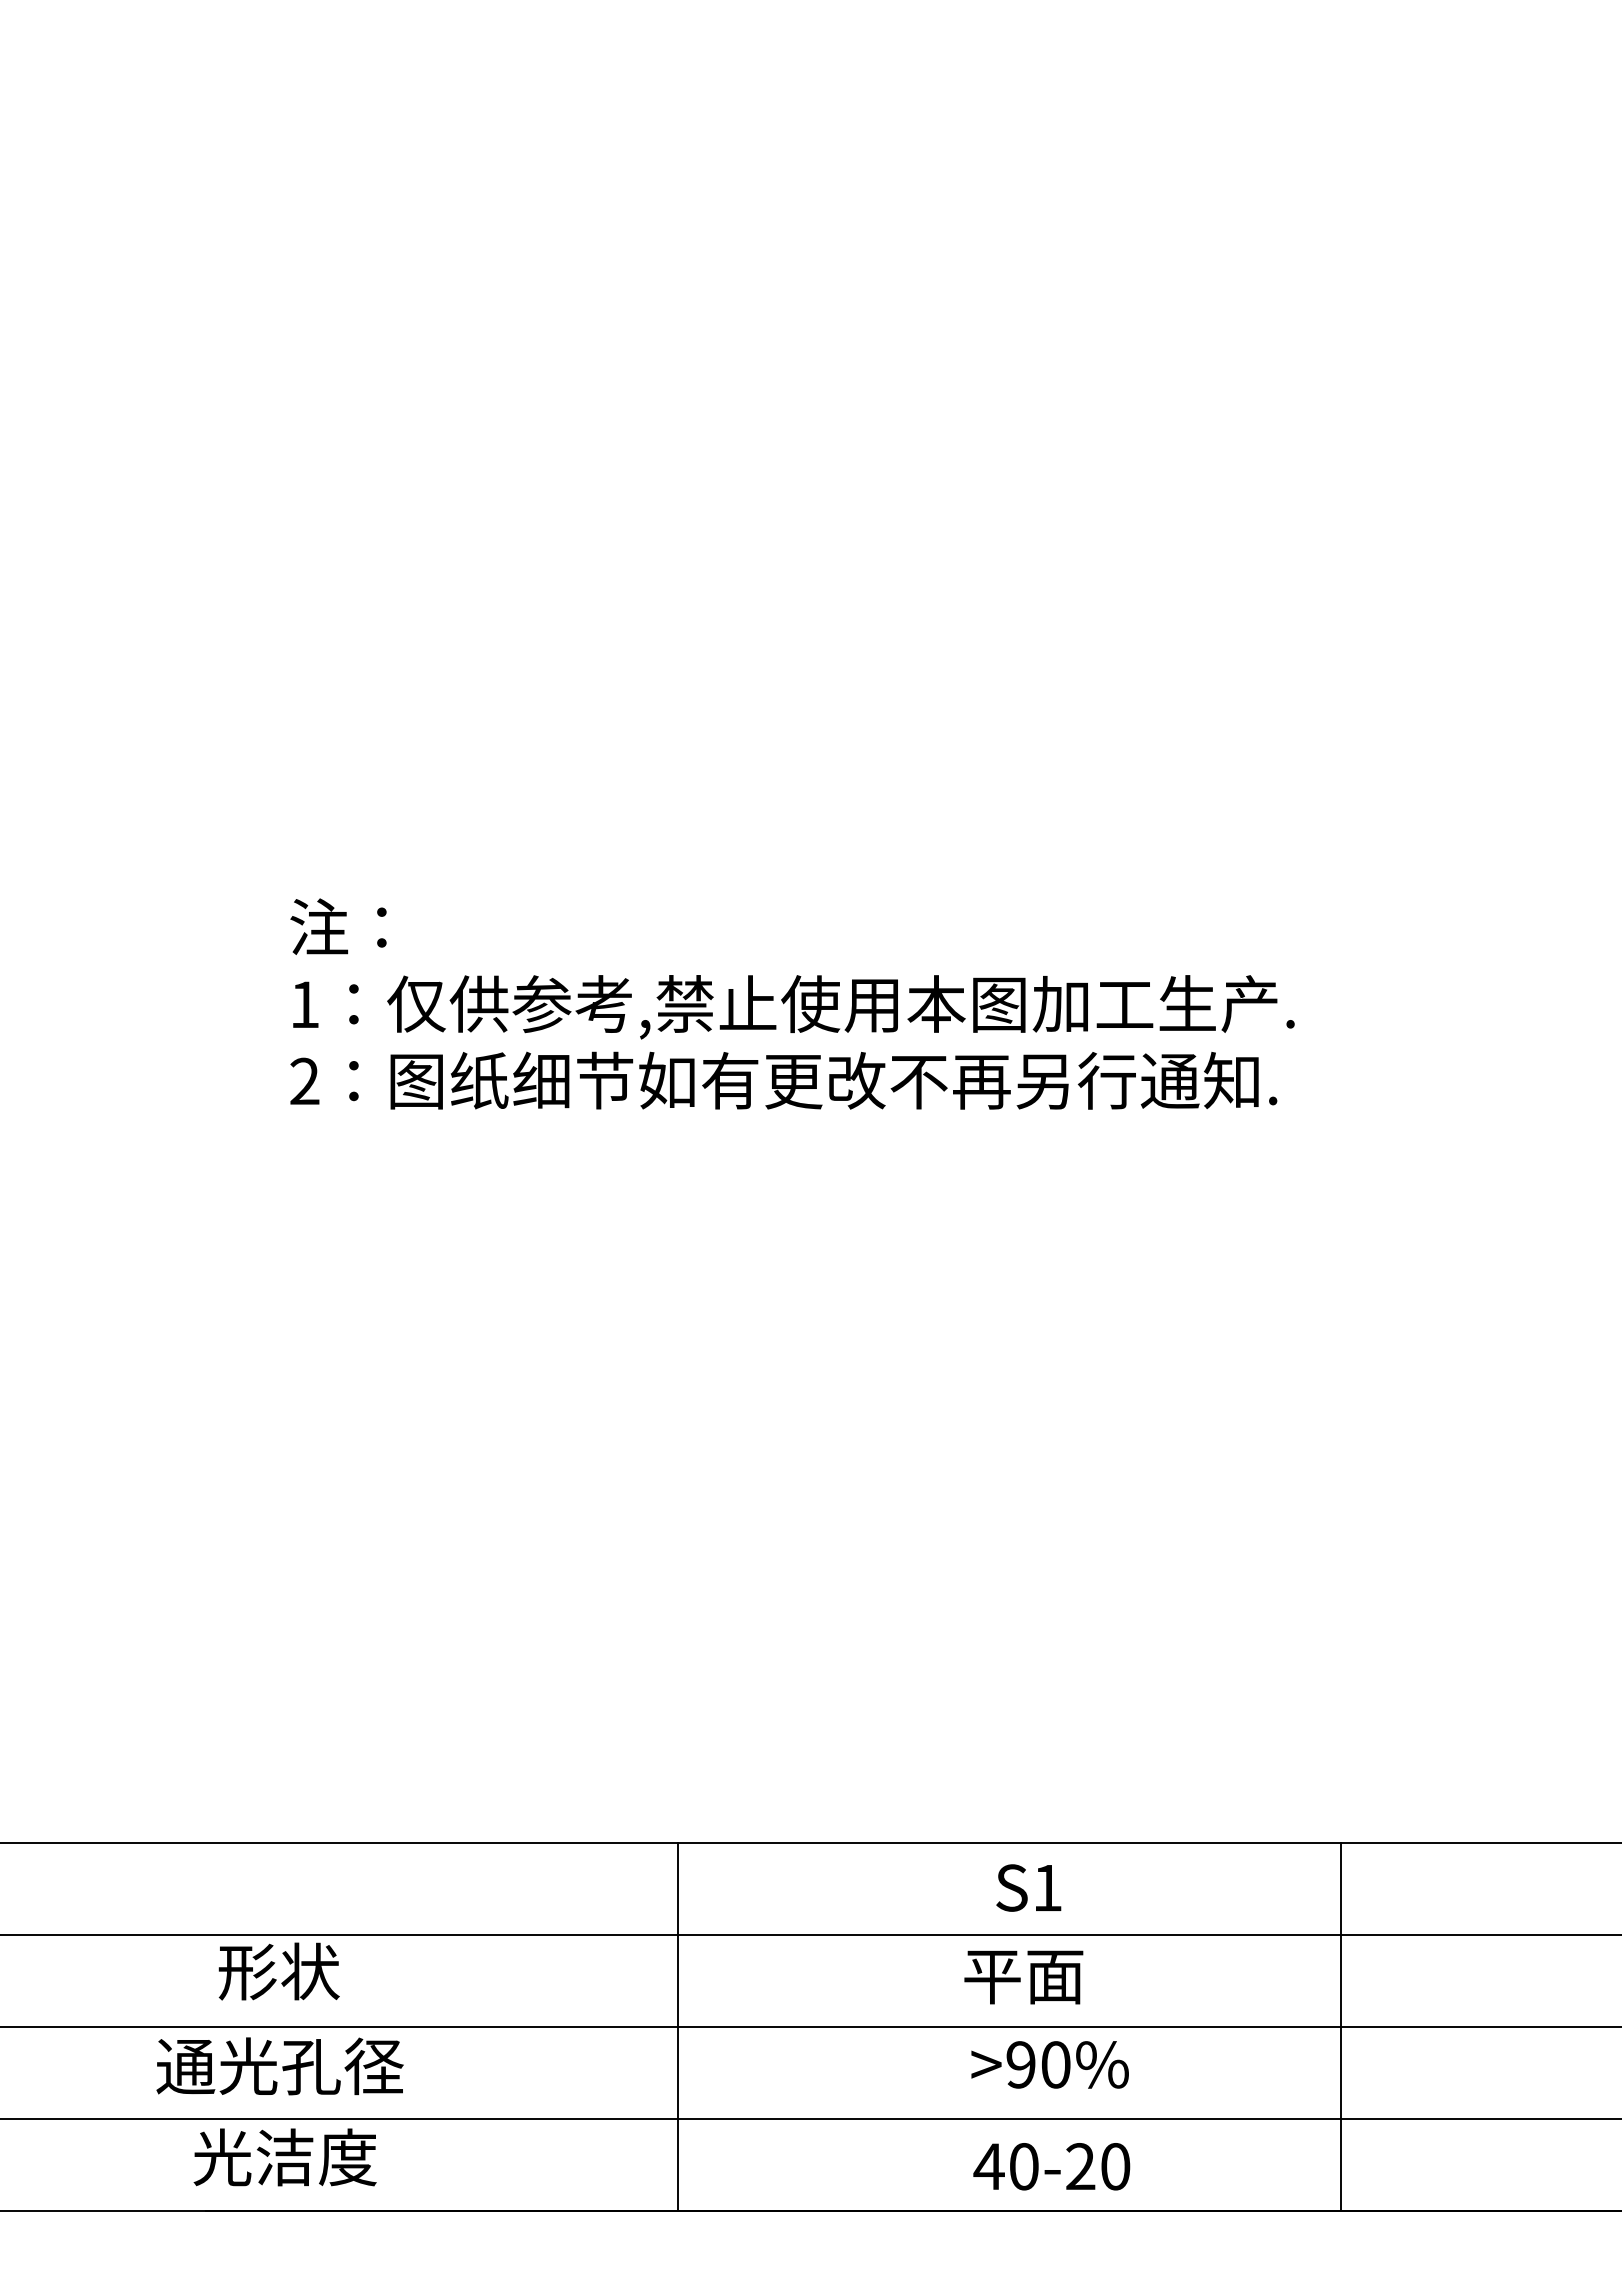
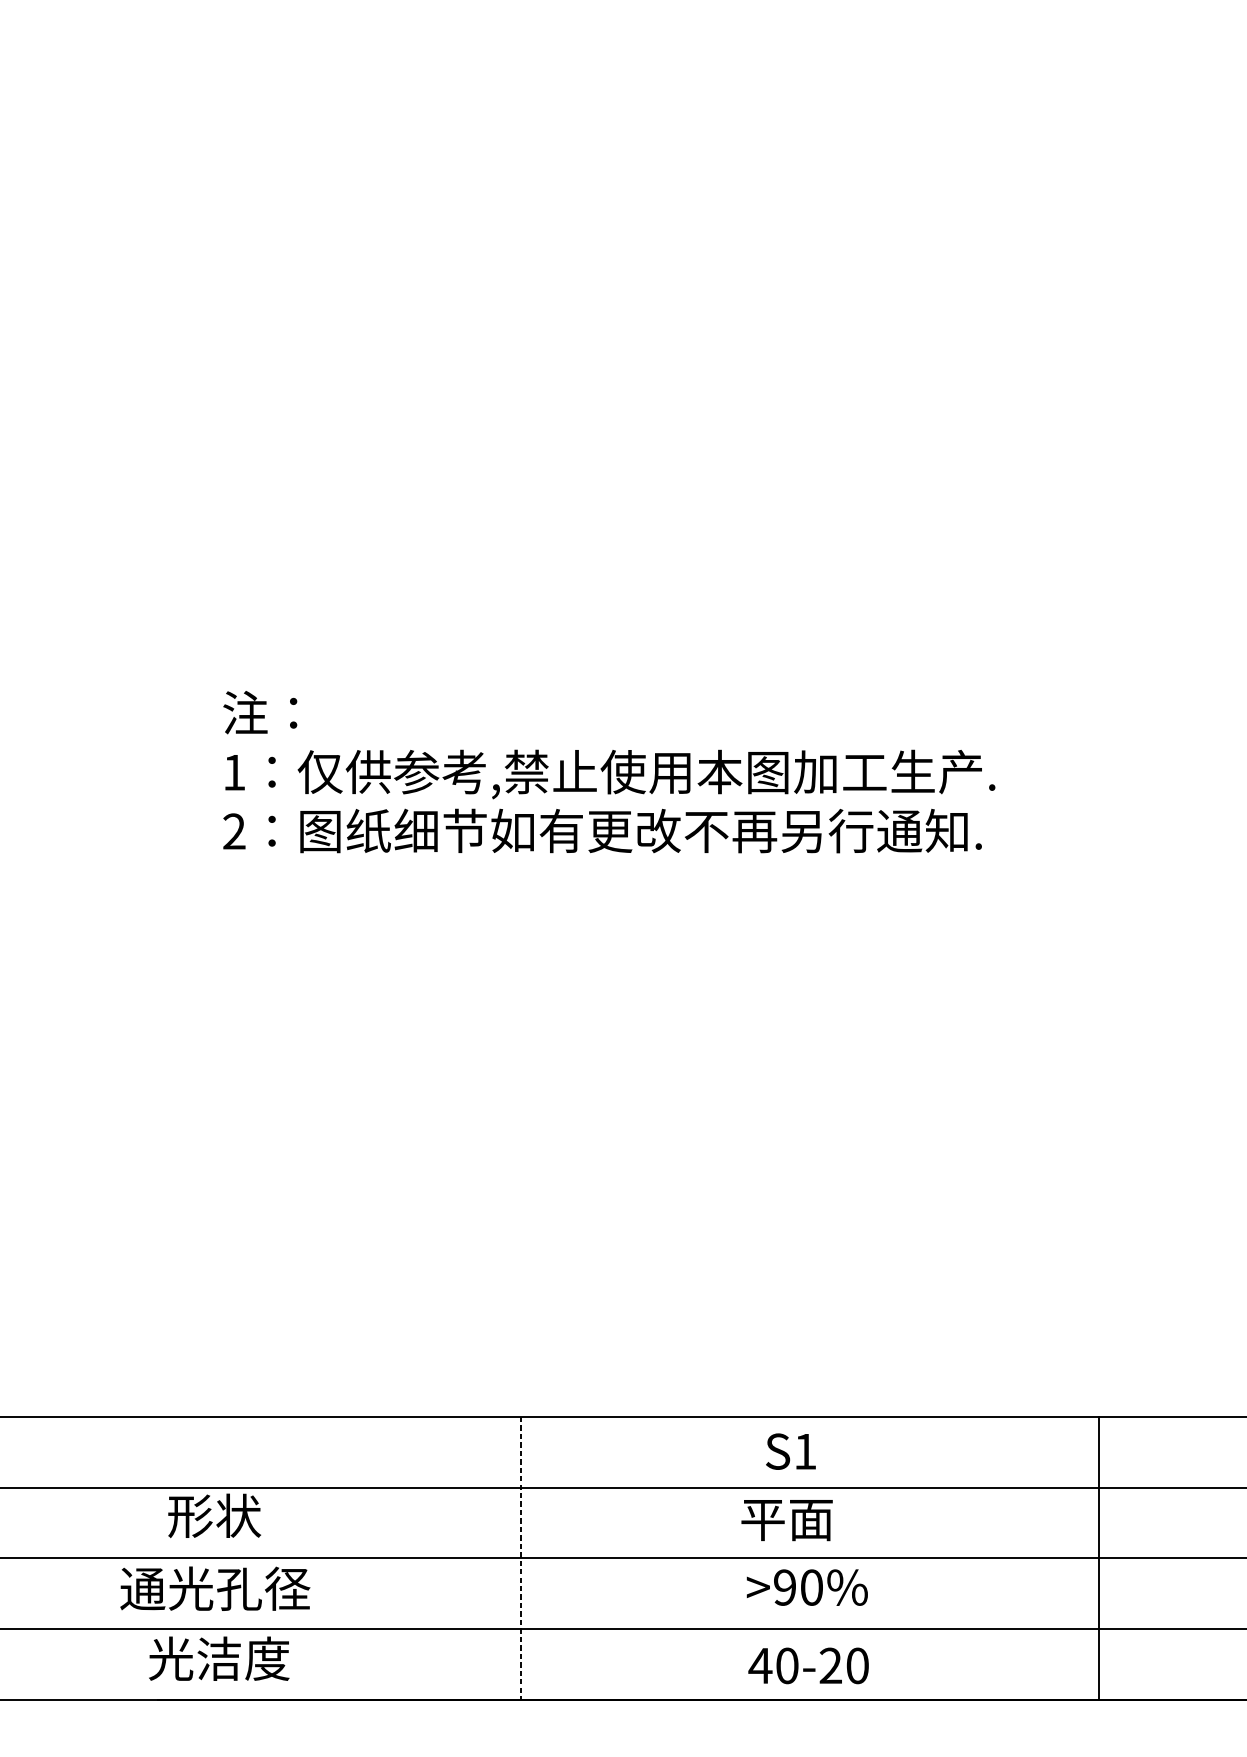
line: (1340, 2026) -> (1099, 1558), moved
line: (677, 2027) -> (520, 1558), solid -> dashed

